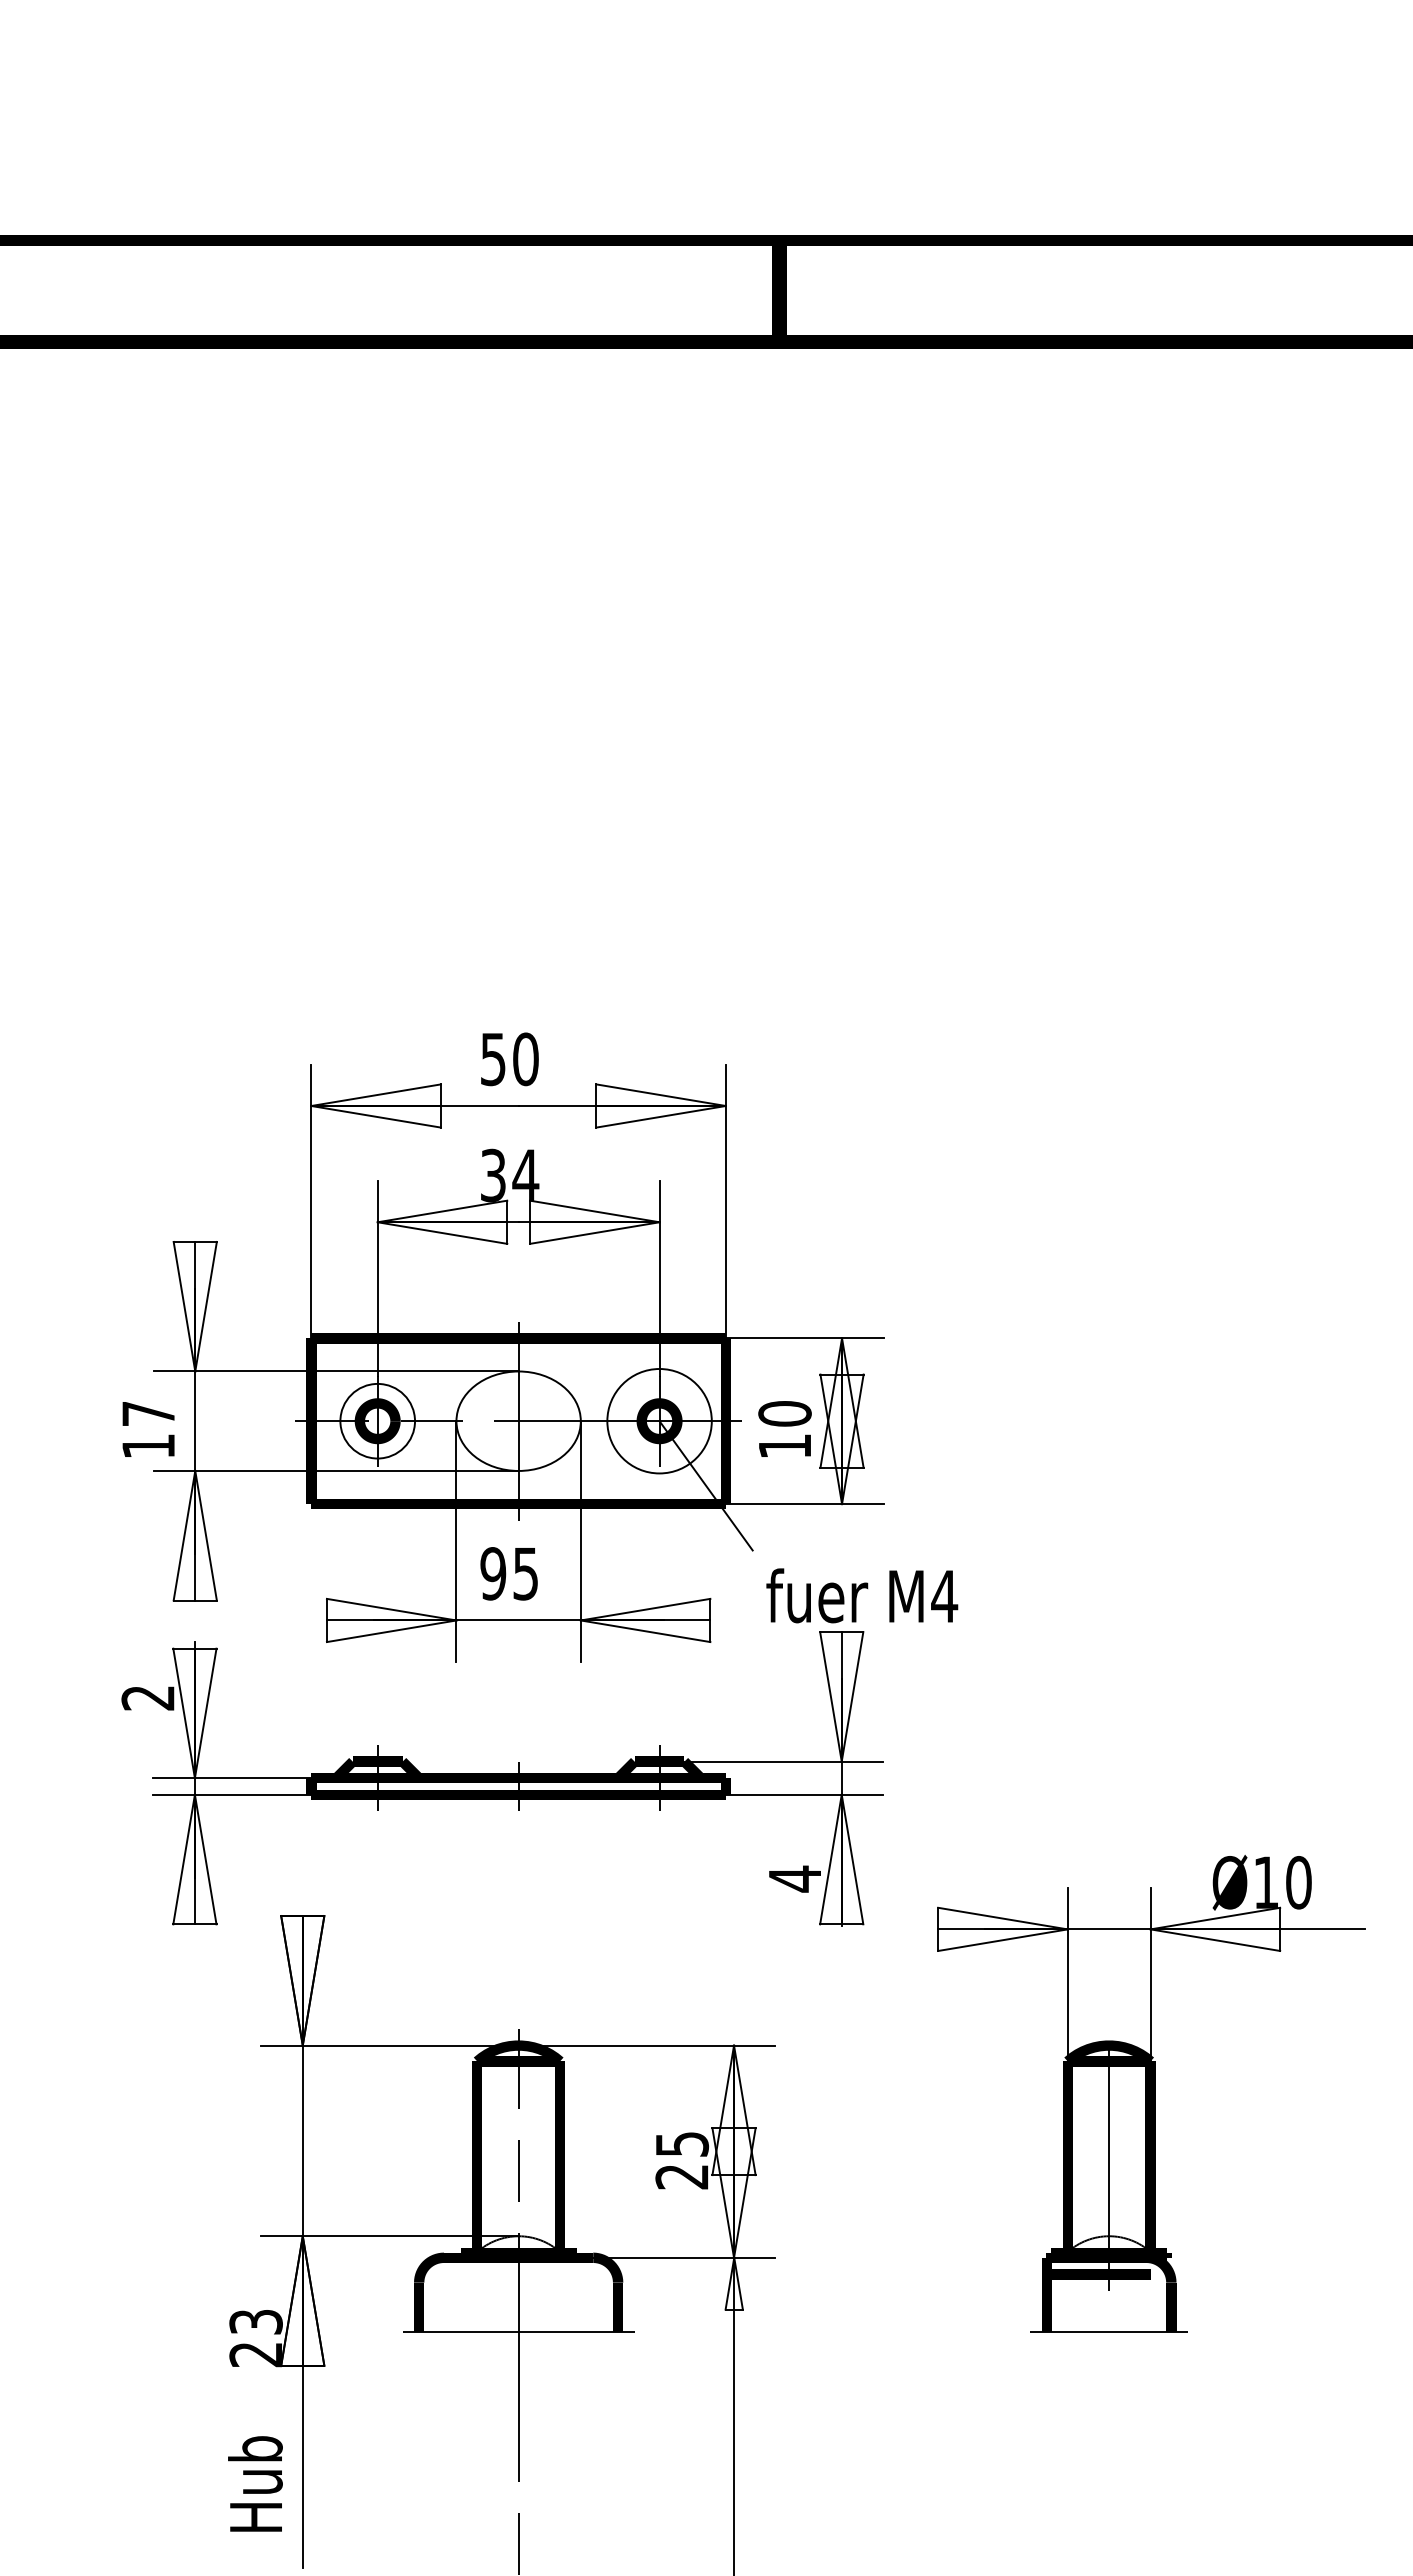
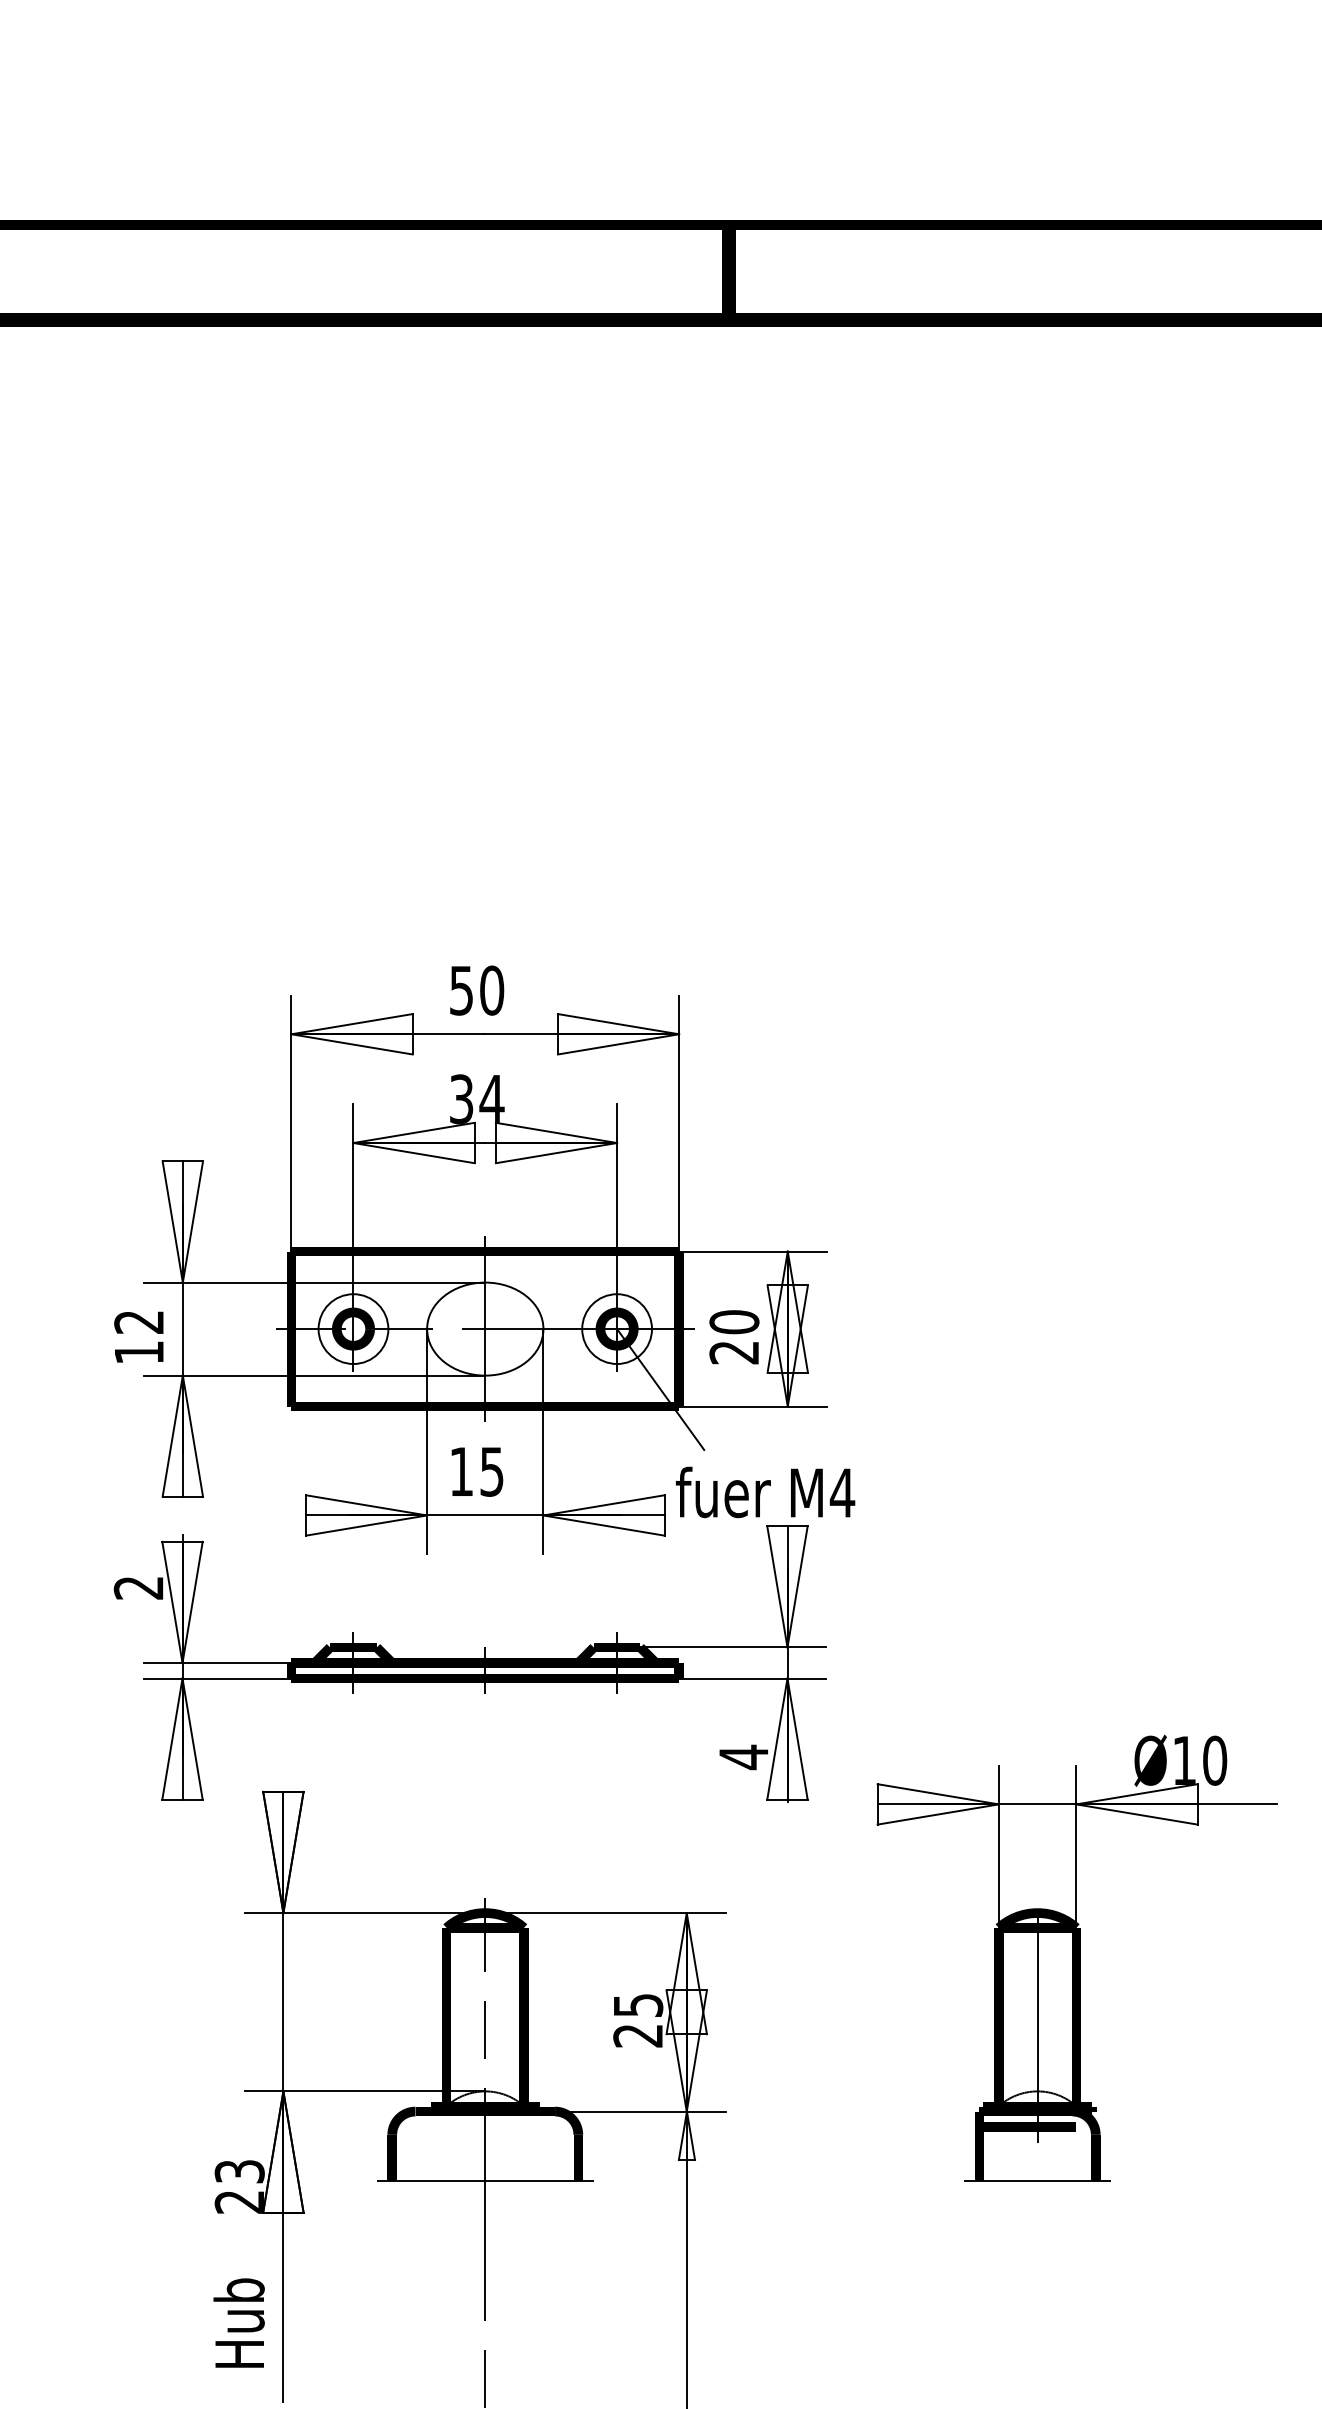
text: (147, 1414) -> (138, 1322), 17 -> 12
circle: (659, 1420) -> (617, 1328), size x0.71
text: (784, 1446) -> (733, 1352), 10 -> 20
text: (493, 1573) -> (461, 1471), 95 -> 15
text: (862, 1595) -> (765, 1492), moved

